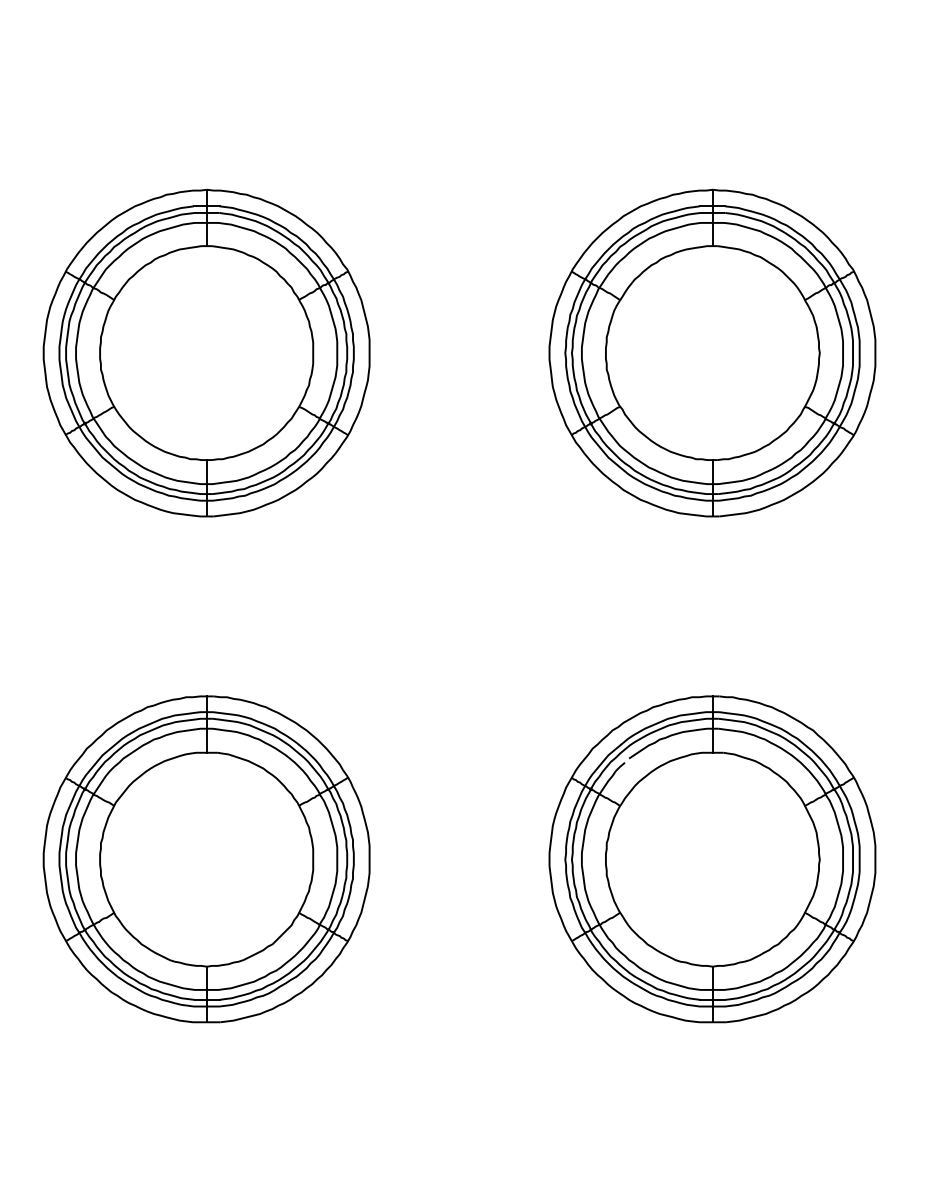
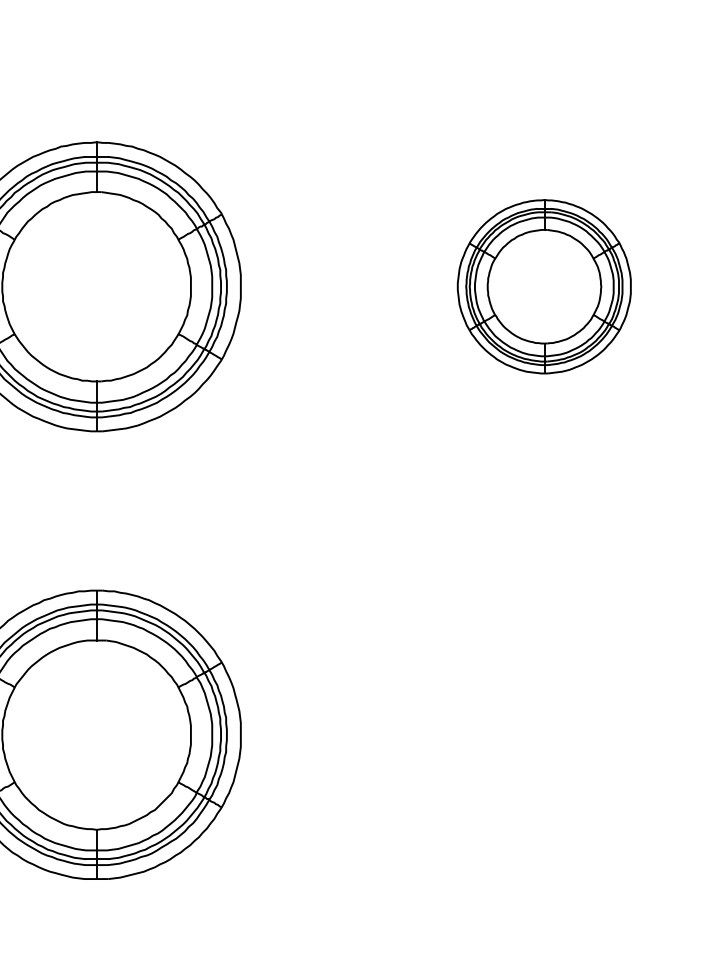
part: (712, 352) -> (544, 286), size x0.6
part: (712, 859) -> (544, 734), removed

